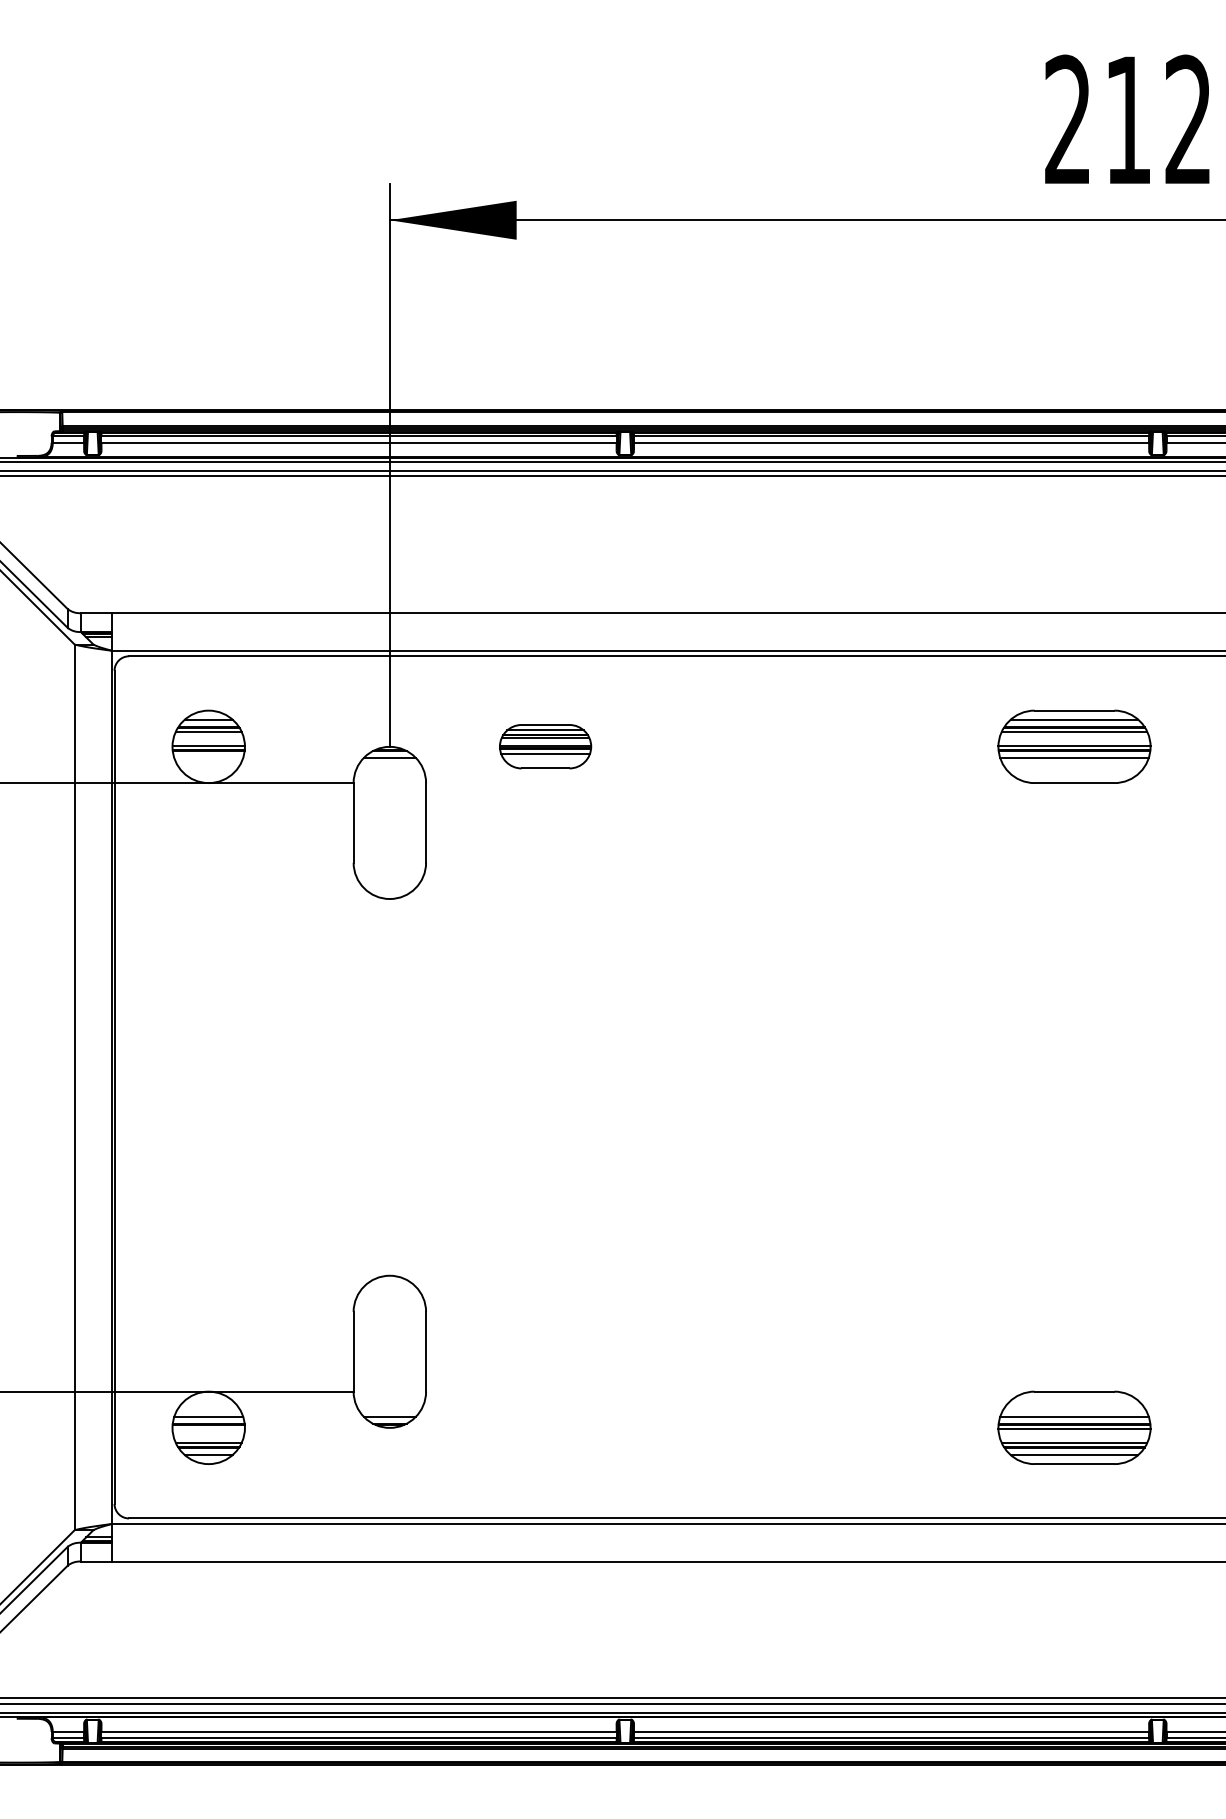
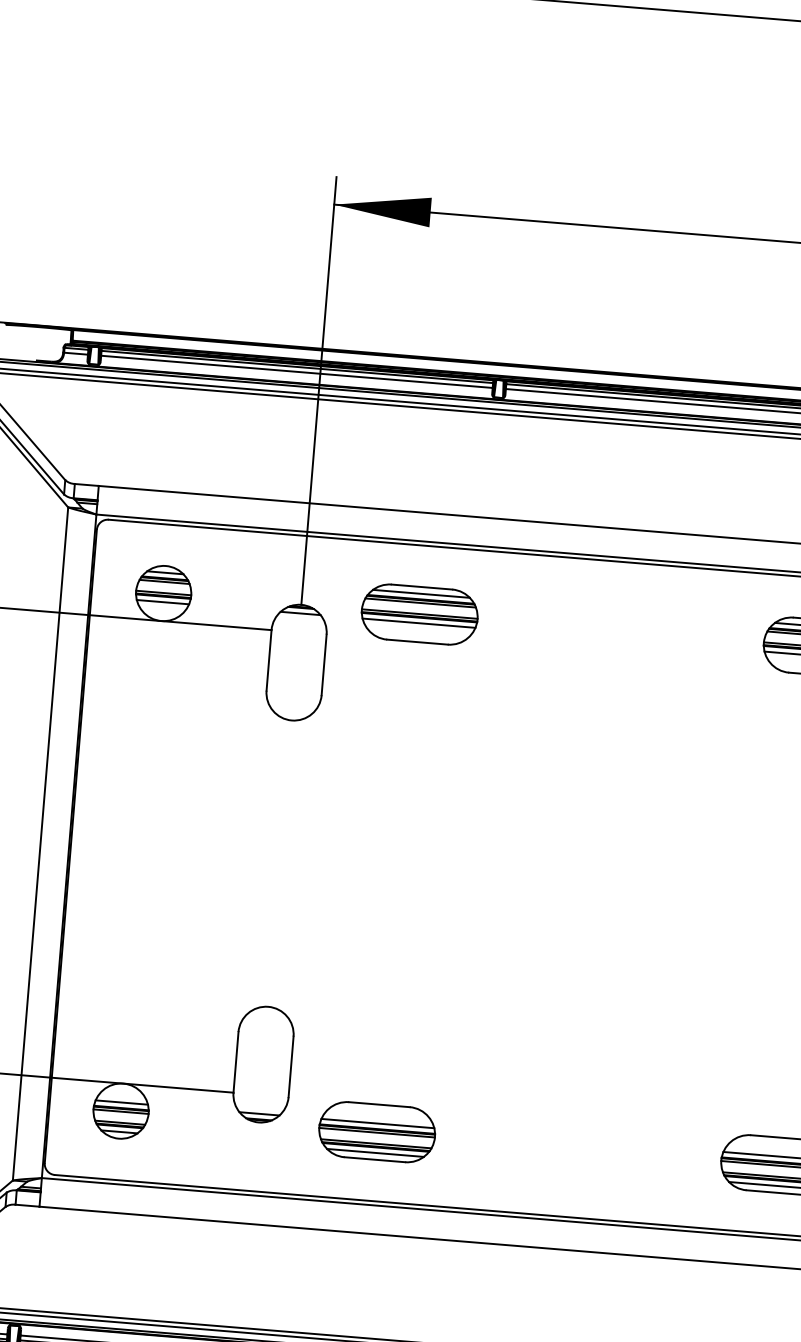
part: (545, 746) -> (419, 614), size x1.67
line: (208, 758) -> (162, 602), added
part: (545, 1427) -> (377, 1131), added
line: (208, 1428) -> (120, 1111), added

